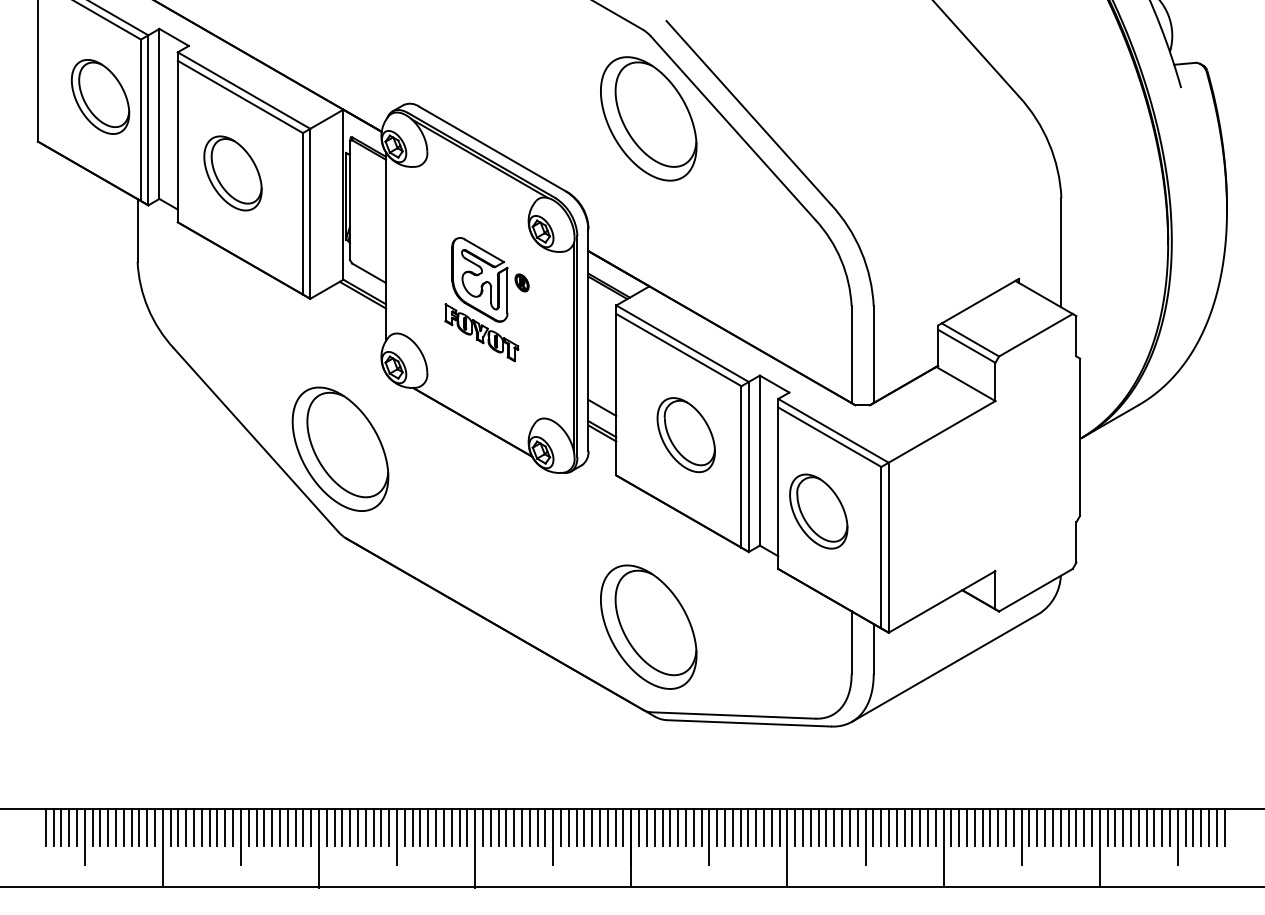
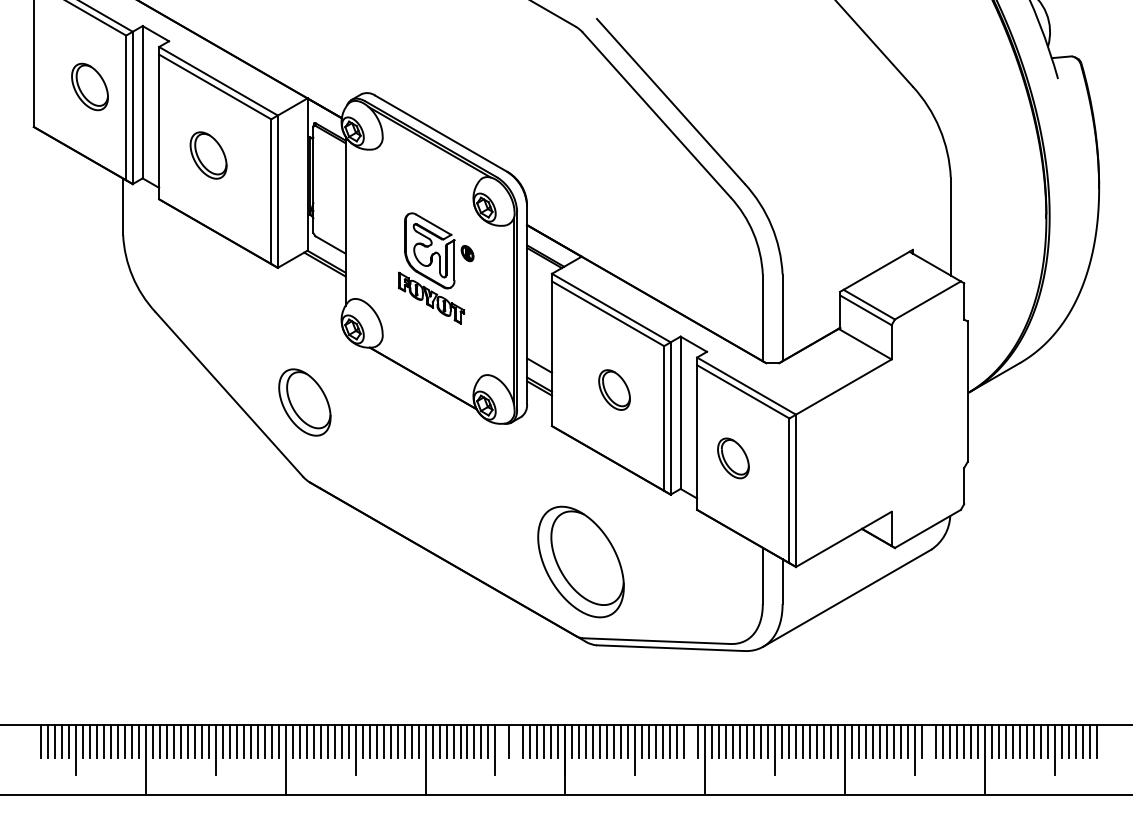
part: (100, 96) -> (89, 86), size x0.7
part: (648, 118) -> (580, 106), removed
part: (232, 173) -> (208, 155), size x0.7
part: (685, 435) -> (613, 390), size x0.6
part: (340, 448) -> (304, 401), size x0.6
part: (818, 511) -> (733, 458), size x0.6
line: (561, 827) -> (502, 741), removed
line: (576, 827) -> (516, 741), removed
line: (771, 827) -> (691, 741), removed
line: (1037, 827) -> (929, 741), removed

